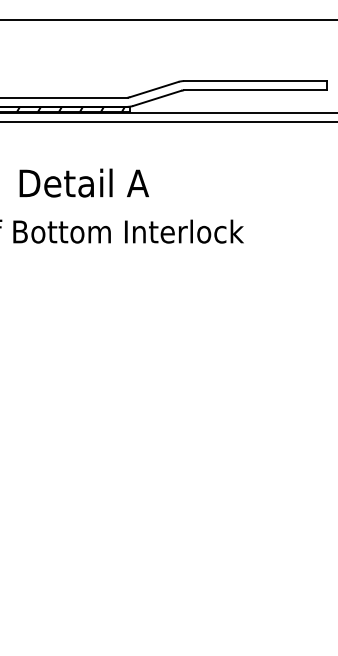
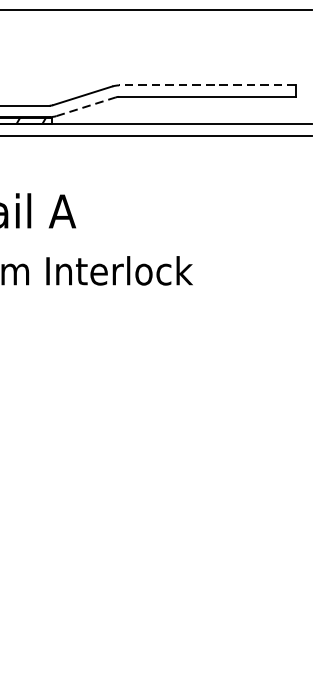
line: (255, 81) -> (207, 85), solid -> dashed
line: (157, 98) -> (86, 106), solid -> dashed

